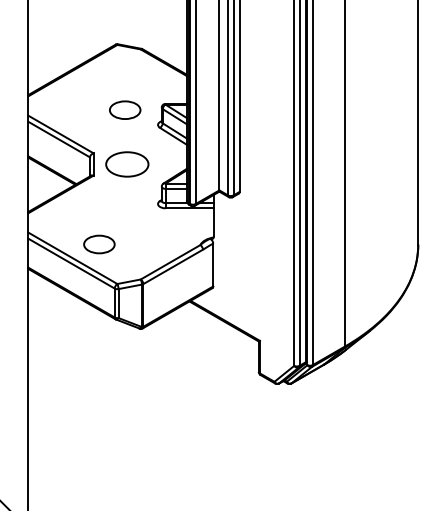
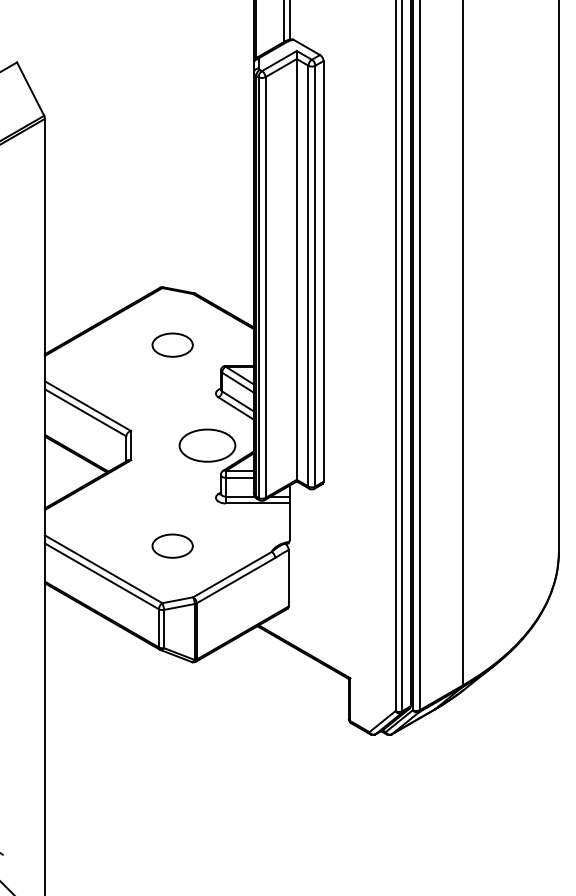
part: (125, 109) -> (172, 344), moved
part: (127, 164) -> (207, 445), moved
part: (99, 244) -> (172, 545), moved

